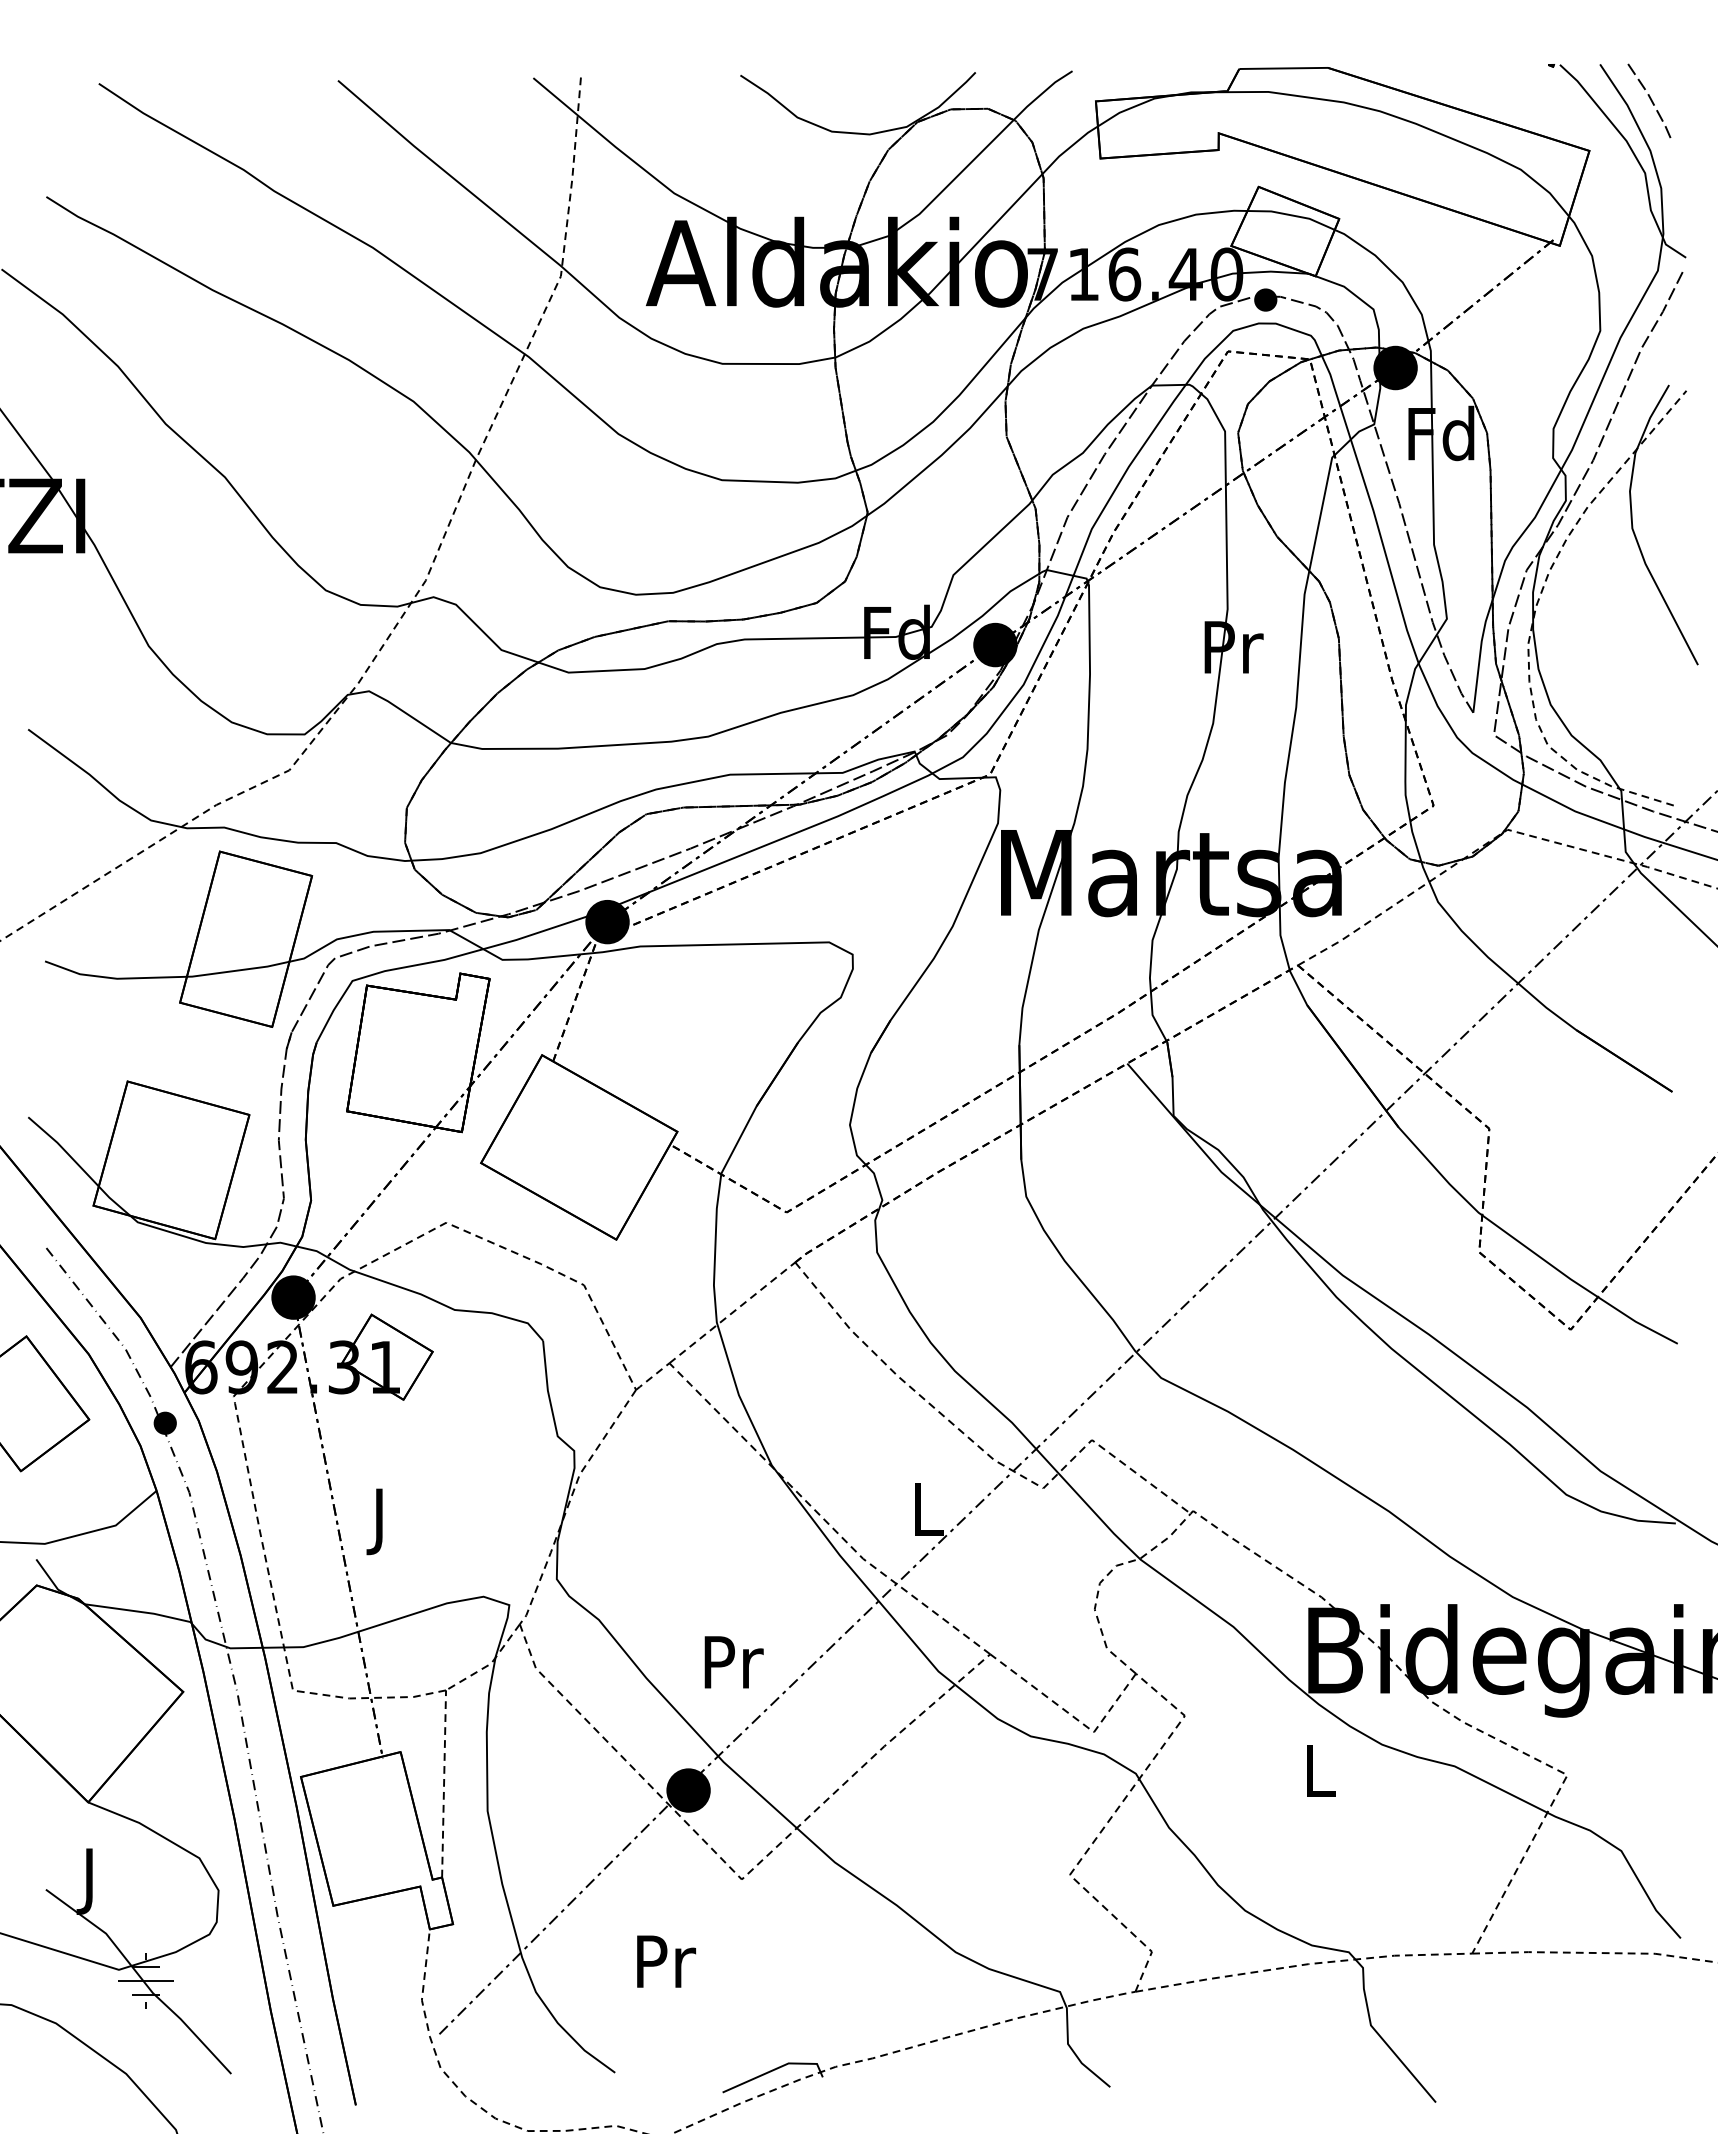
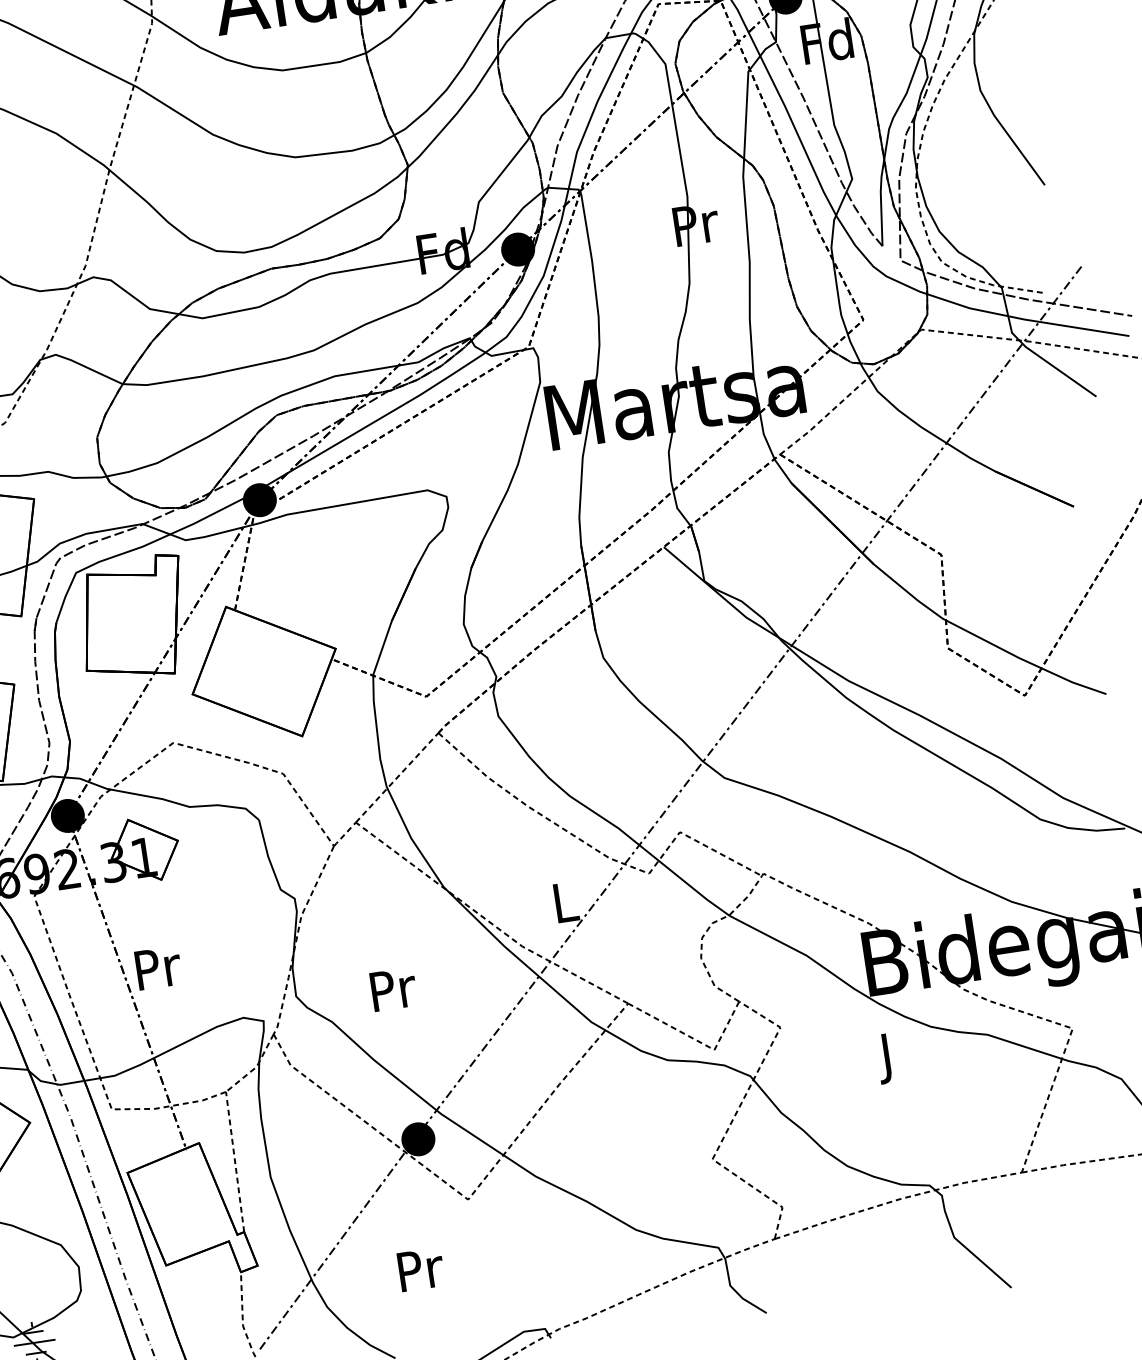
text: (382, 1521) -> (159, 973), J -> Pr
text: (733, 1662) -> (393, 989), moved
text: (1320, 1777) -> (888, 1058), L -> J

